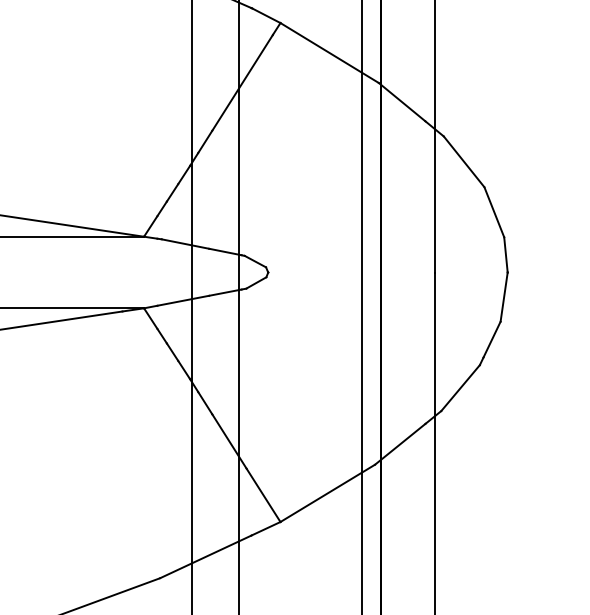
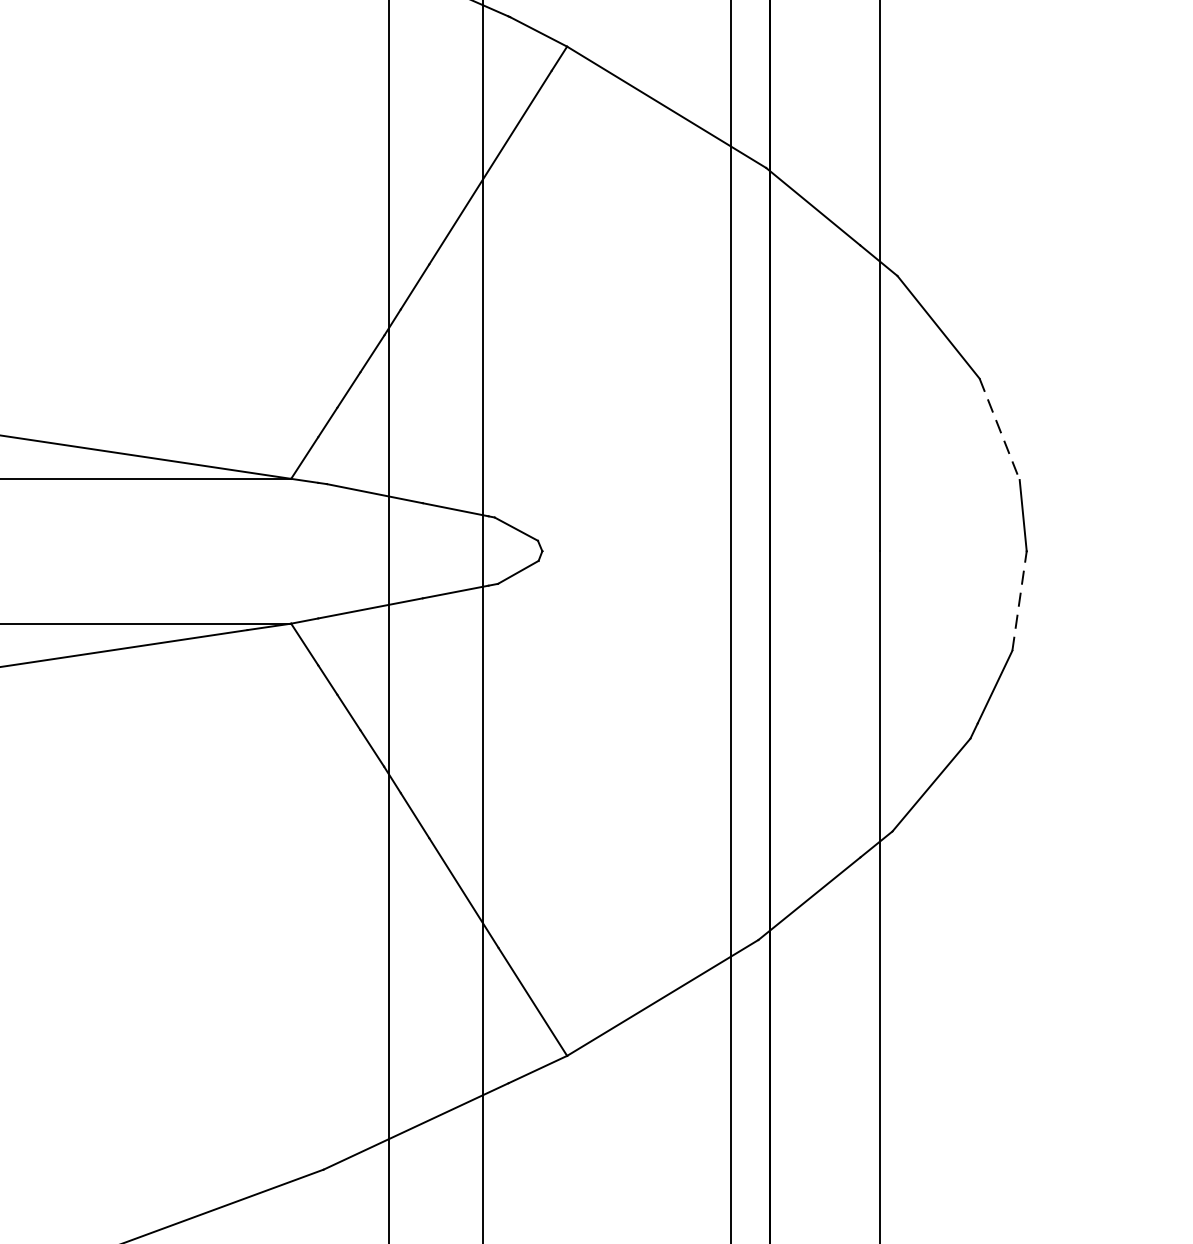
line: (494, 212) -> (1000, 429), solid -> dashed
line: (504, 297) -> (1020, 601), solid -> dashed

